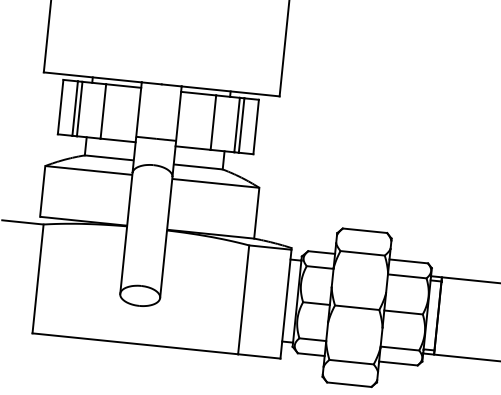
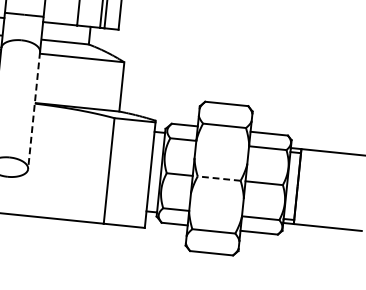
line: (166, 237) -> (34, 110), solid -> dashed
line: (356, 307) -> (218, 178), solid -> dashed

